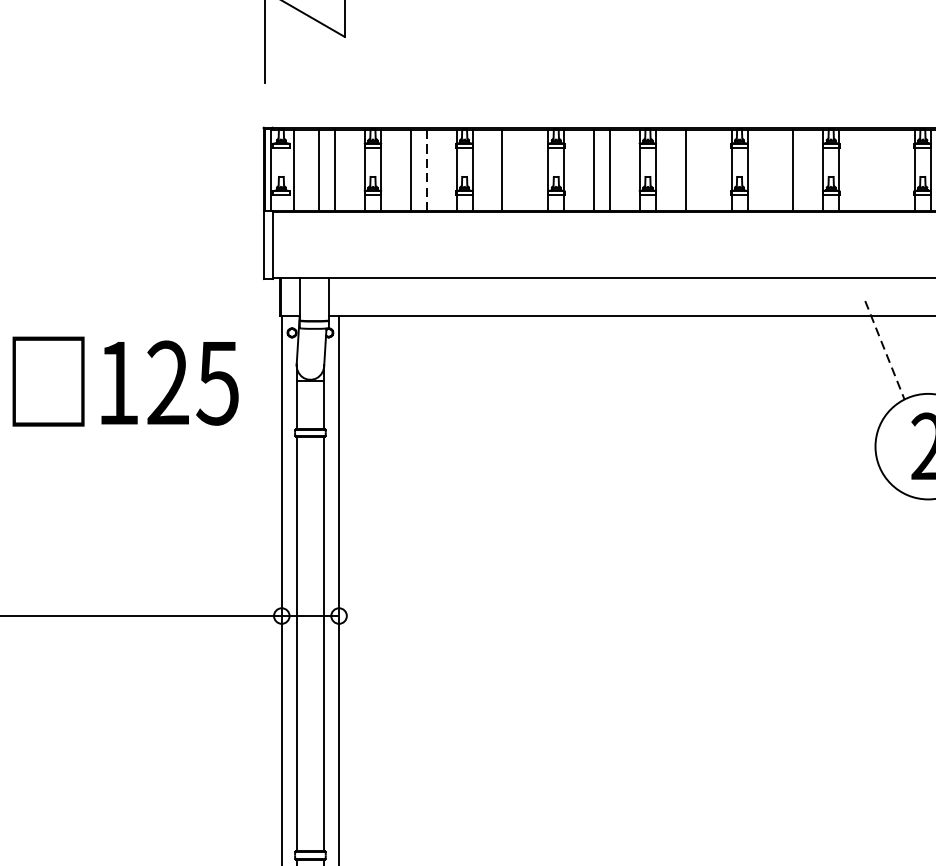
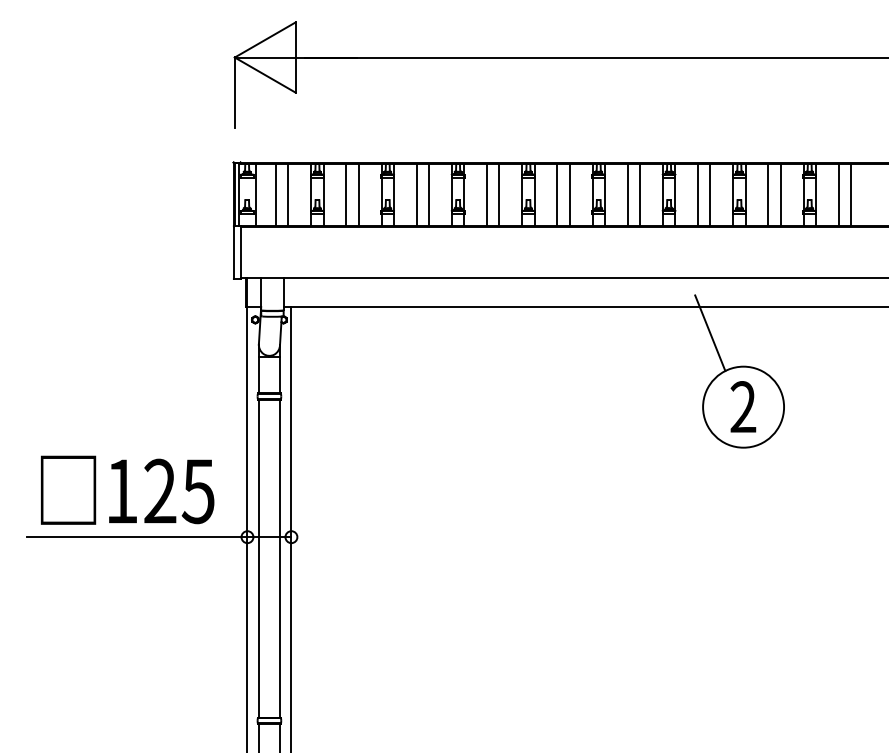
line: (426, 169) -> (358, 194), dashed -> solid
line: (519, 170) -> (429, 195), added
line: (701, 170) -> (569, 195), added
line: (777, 170) -> (627, 195), added
line: (869, 170) -> (698, 195), added
line: (885, 170) -> (710, 195), added
line: (885, 350) -> (710, 333), dashed -> solid
text: (125, 380) -> (127, 489), moved

